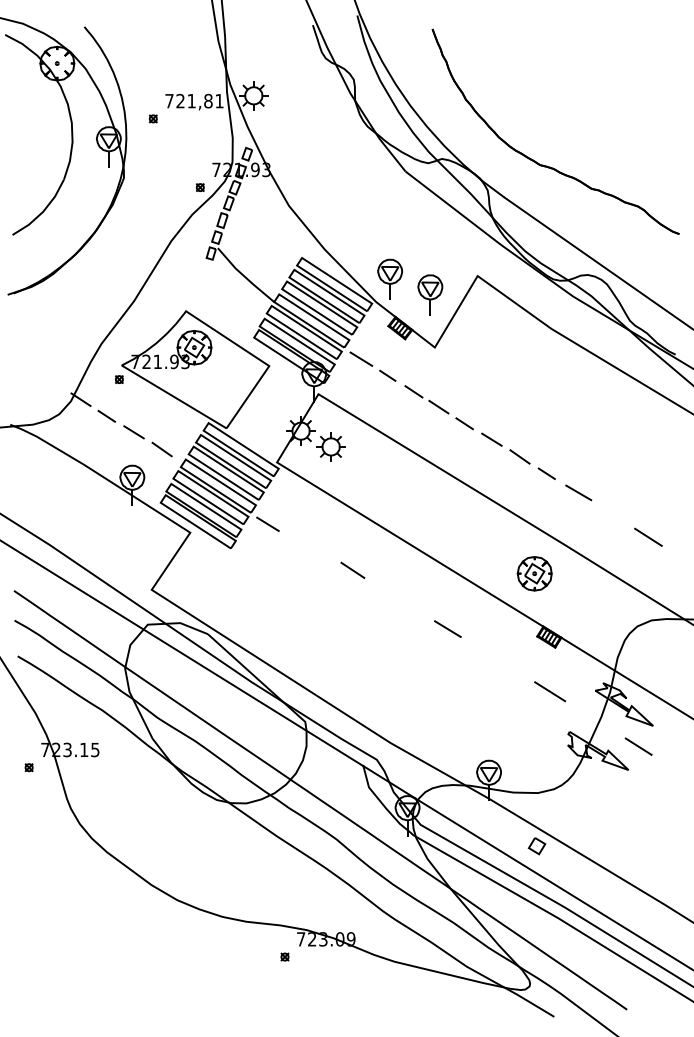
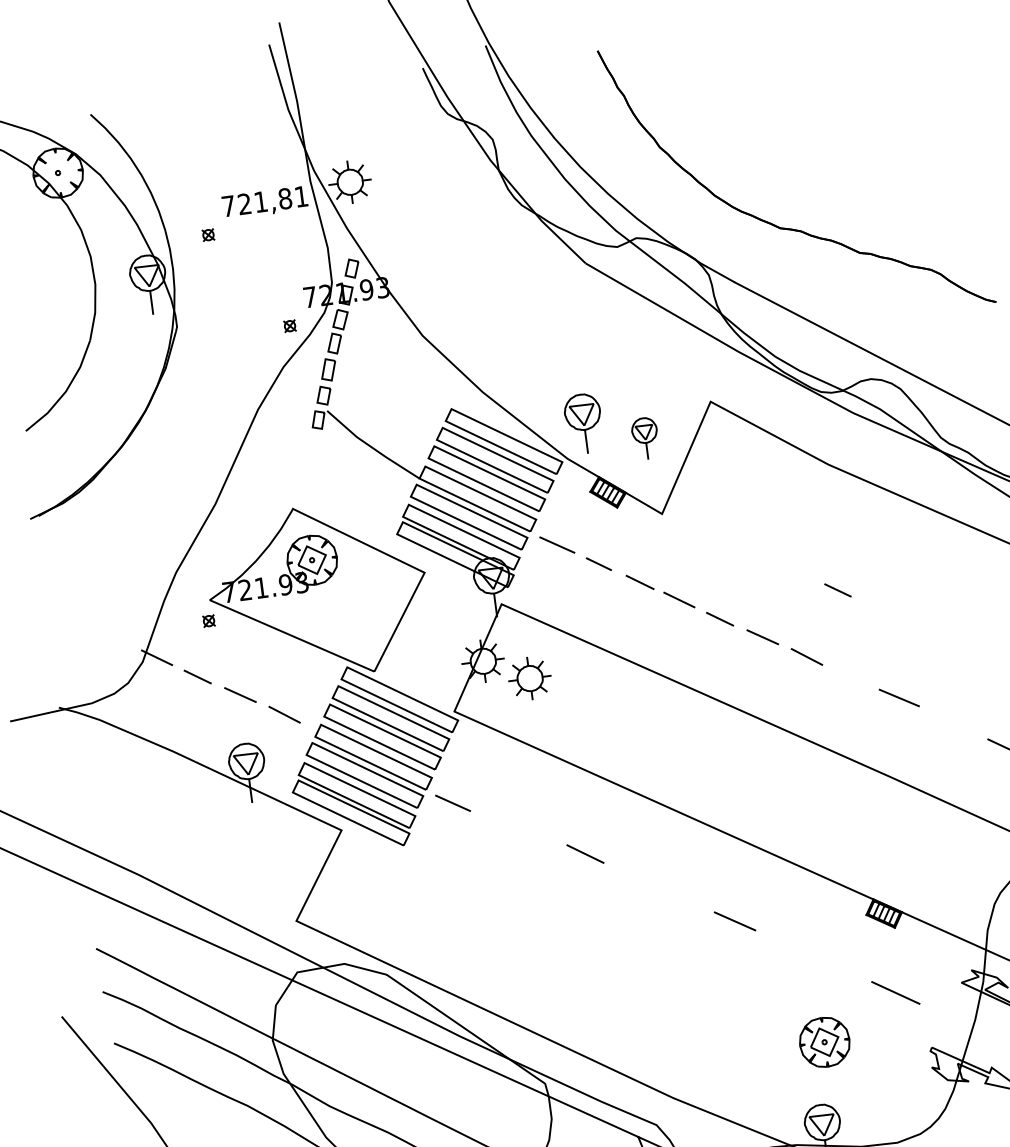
part: (430, 294) -> (645, 437), size x0.7
line: (546, 473) -> (837, 590), moved
part: (534, 573) -> (824, 1041), moved

